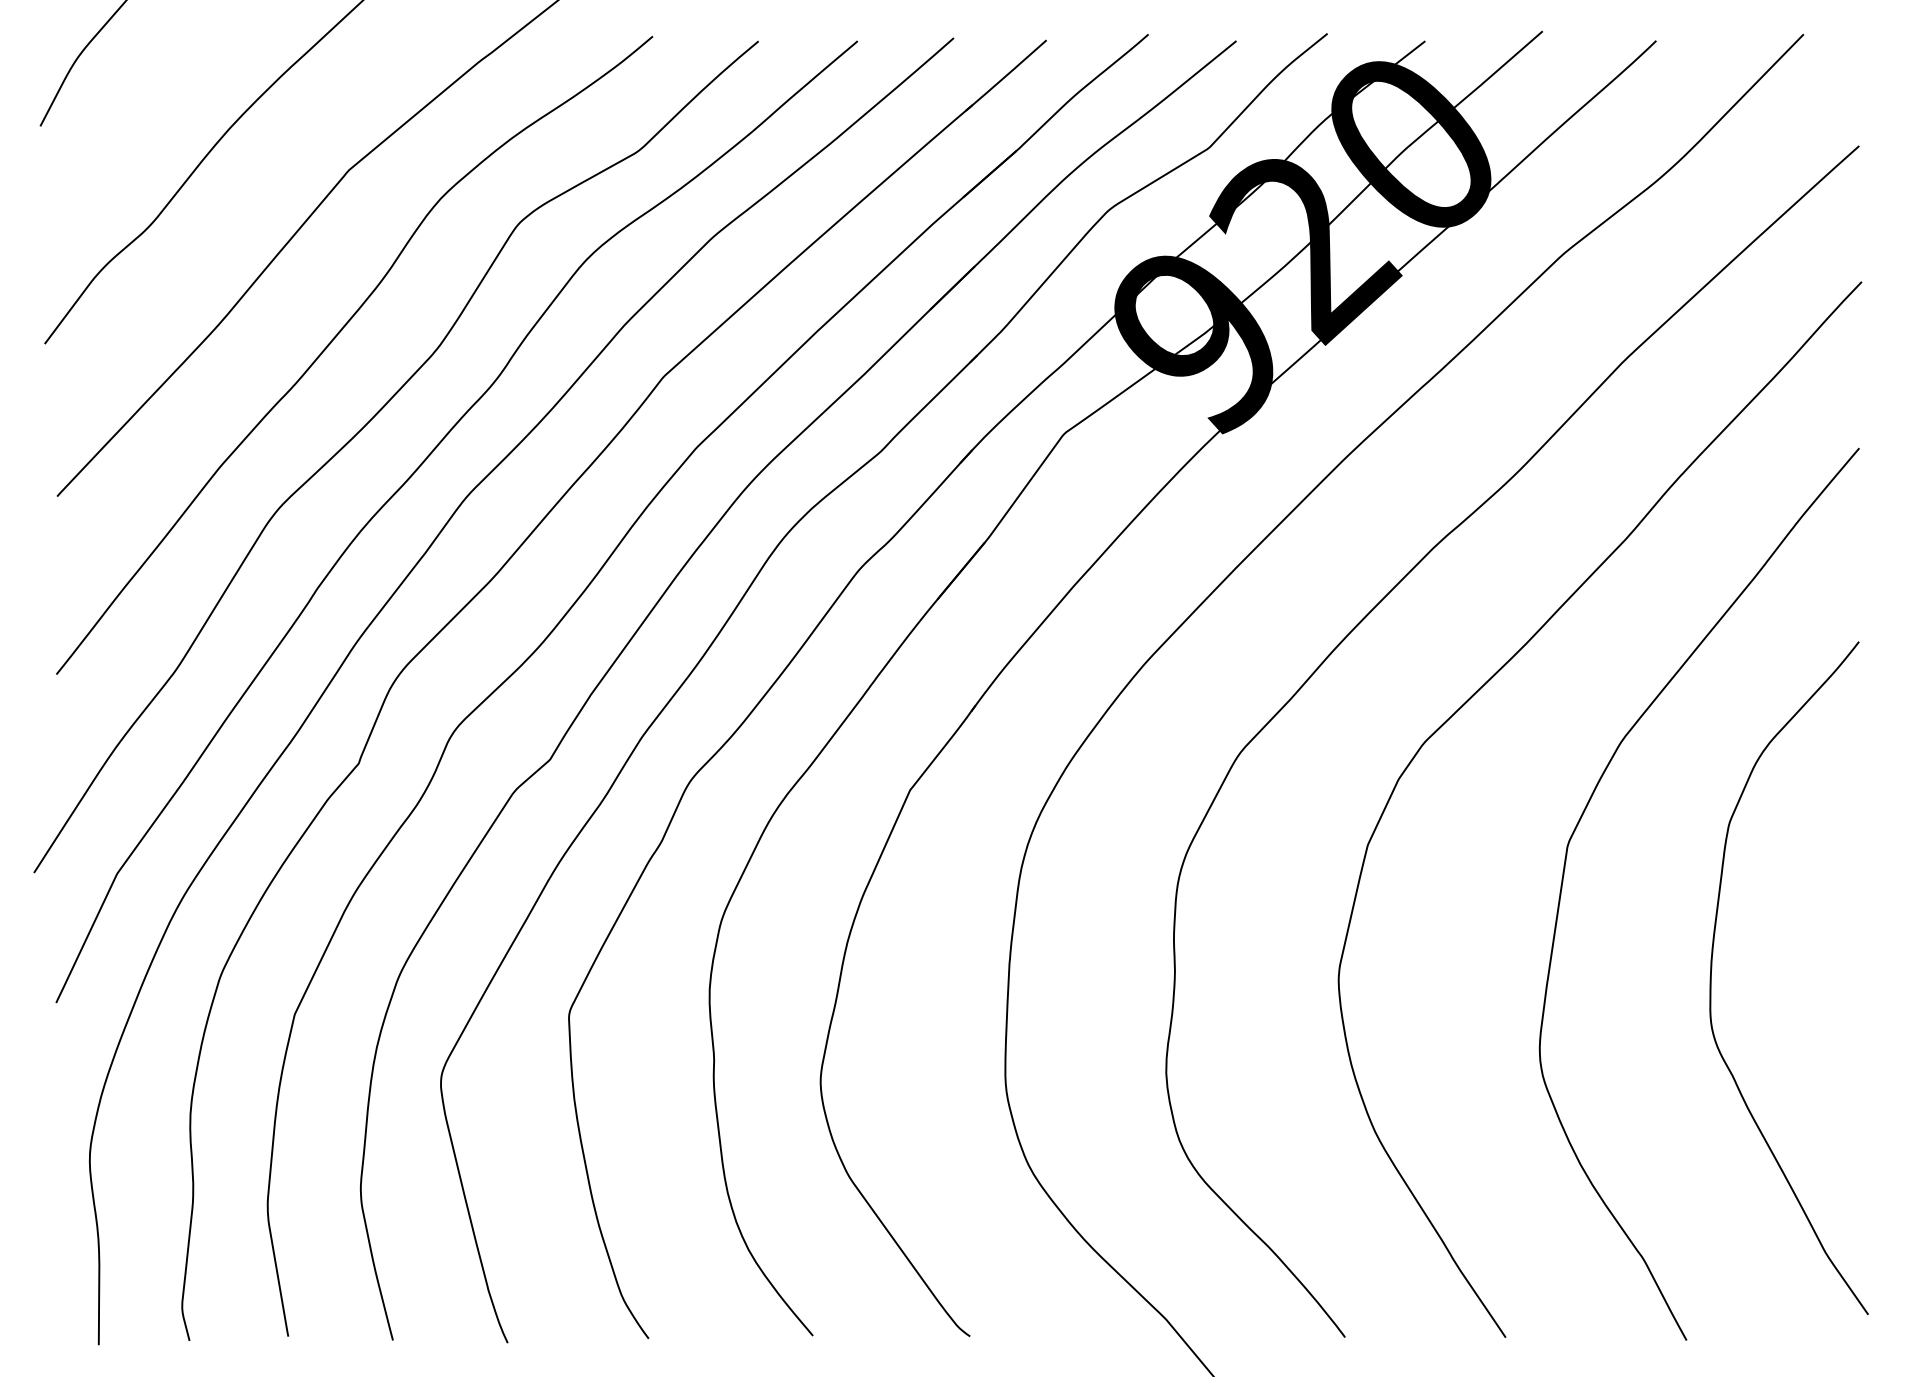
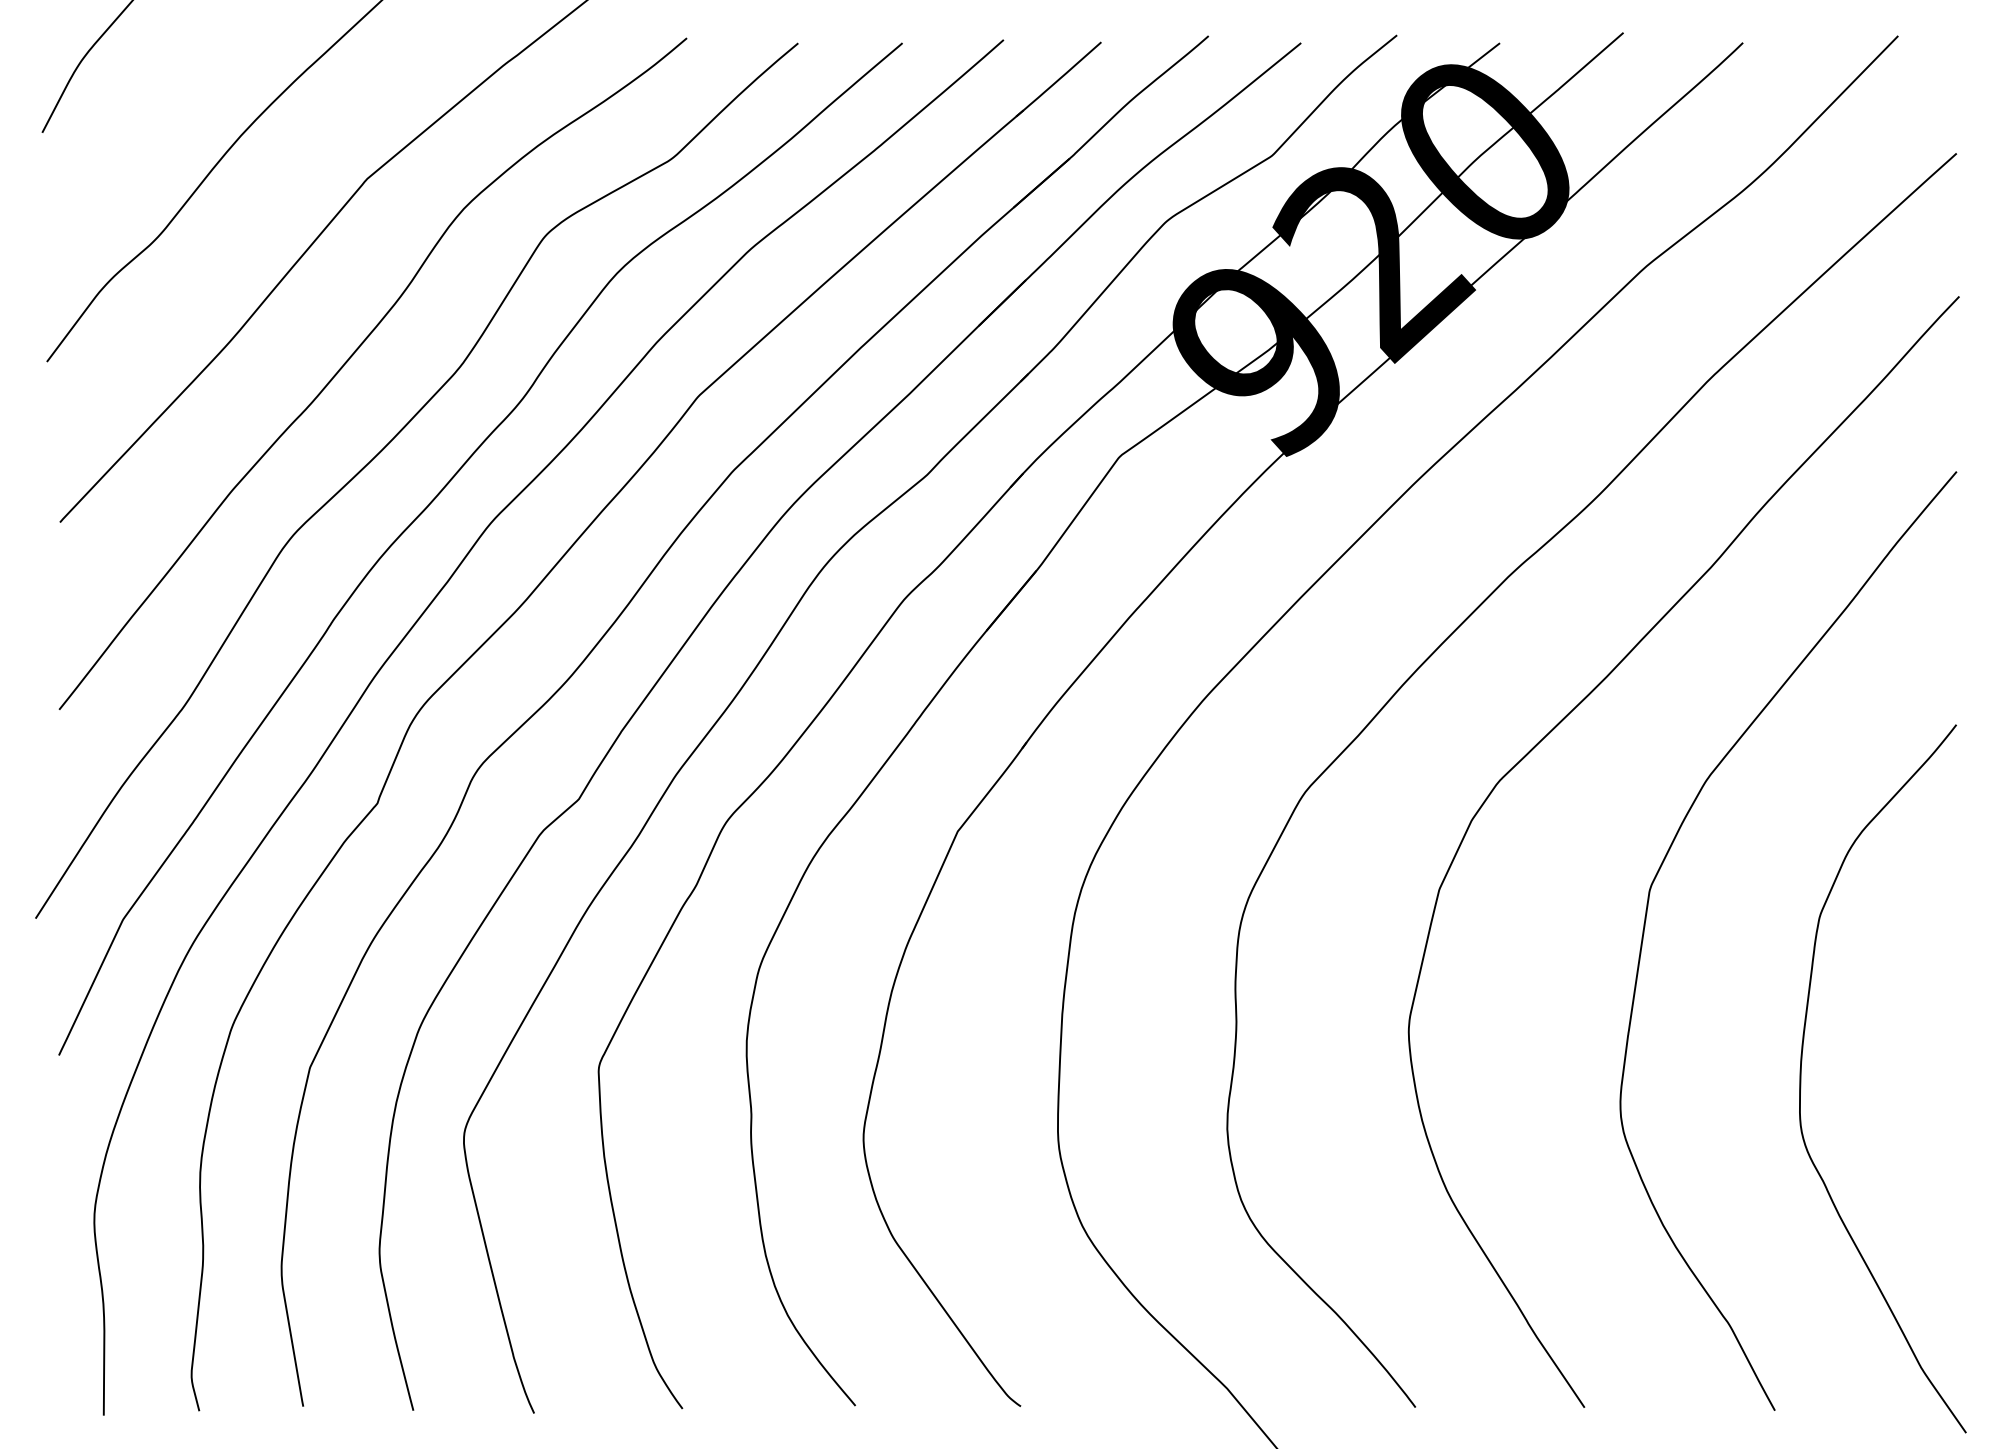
curve: (1712, 968) -> (1802, 1068), moved

